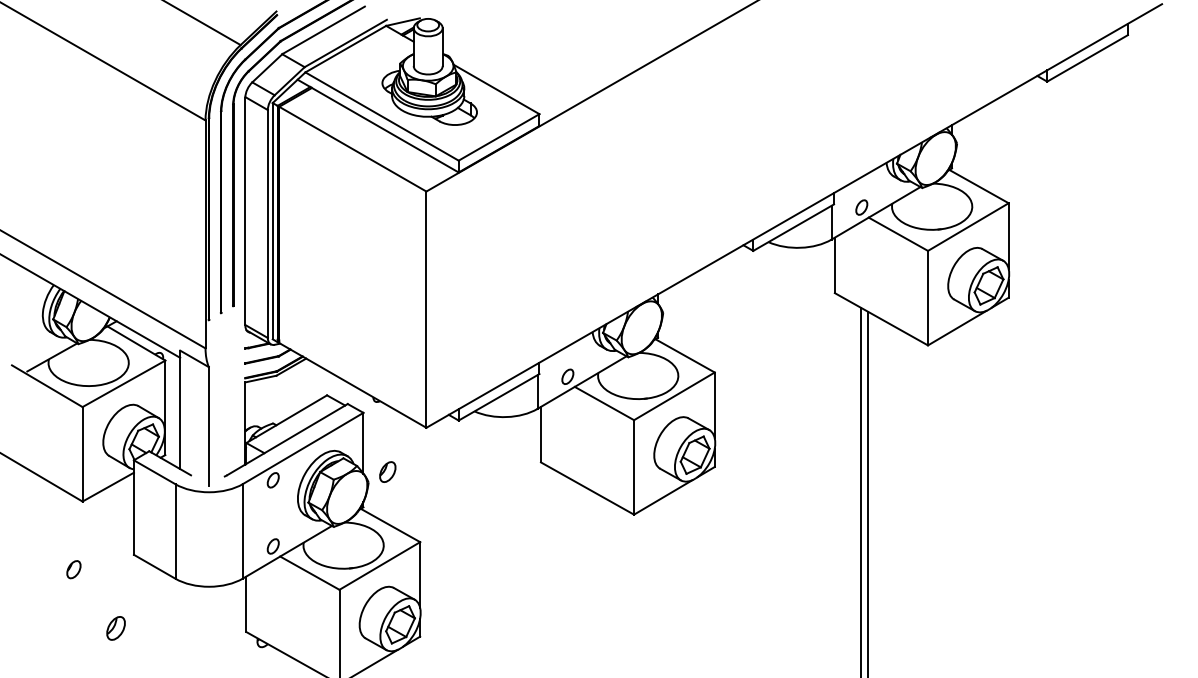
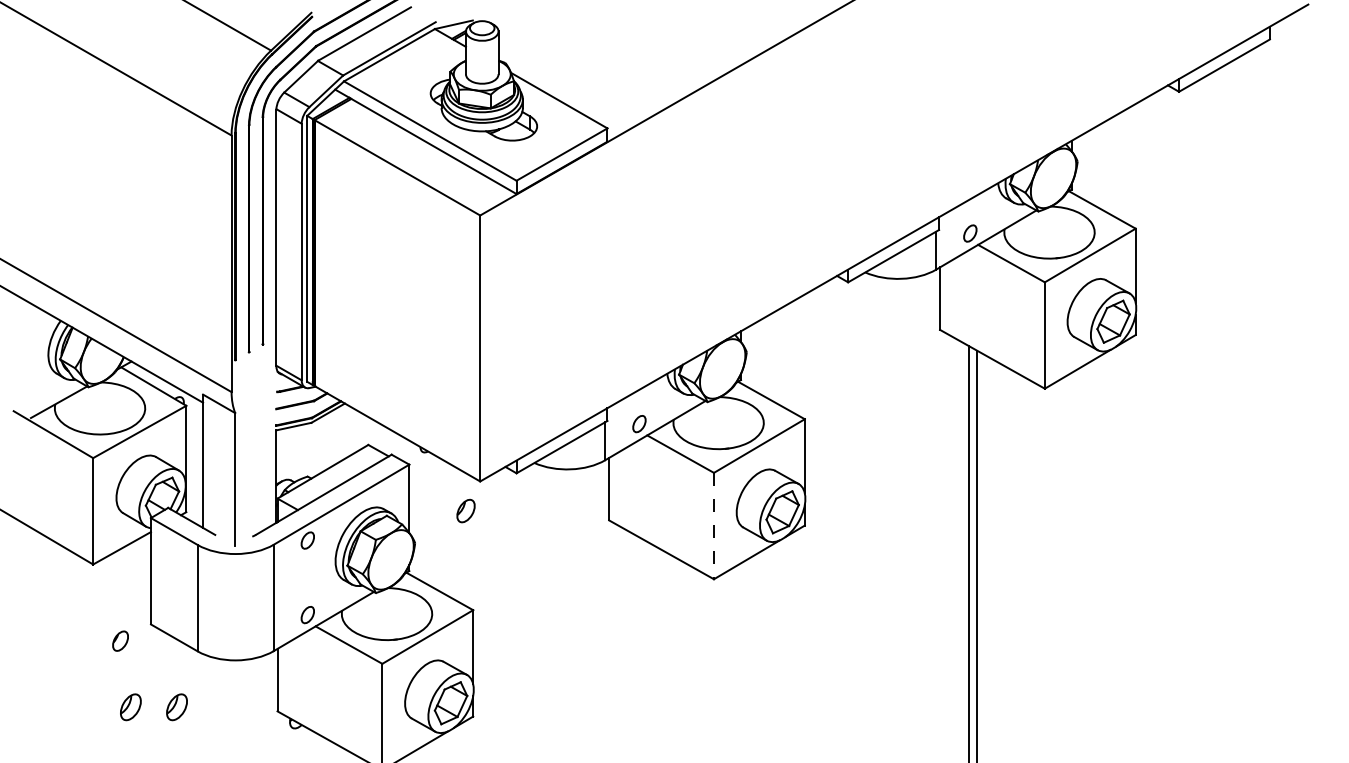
line: (634, 467) -> (714, 526), solid -> dashed
part: (387, 471) -> (465, 510), moved
part: (73, 569) -> (120, 640), moved
part: (156, 628) -> (176, 707), added

